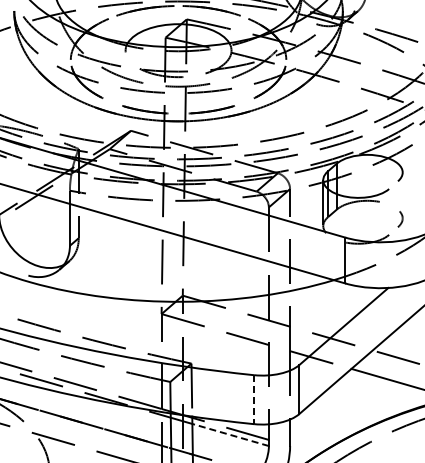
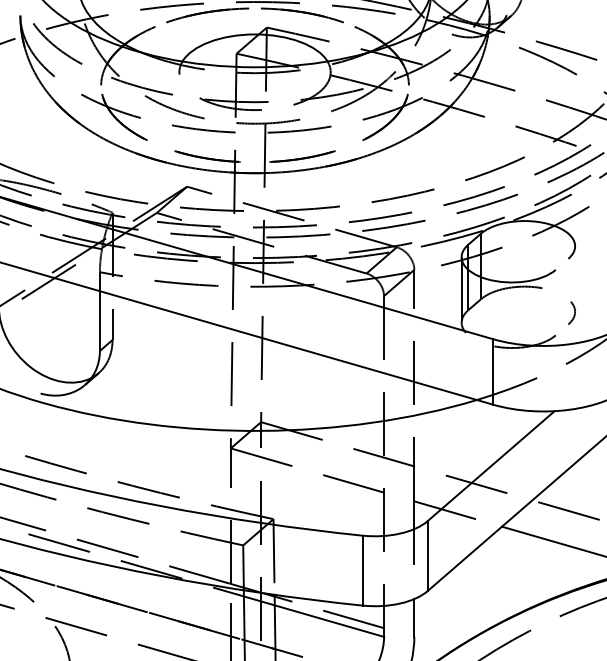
line: (254, 400) -> (363, 571), dashed -> solid
line: (230, 435) -> (329, 621), dashed -> solid

